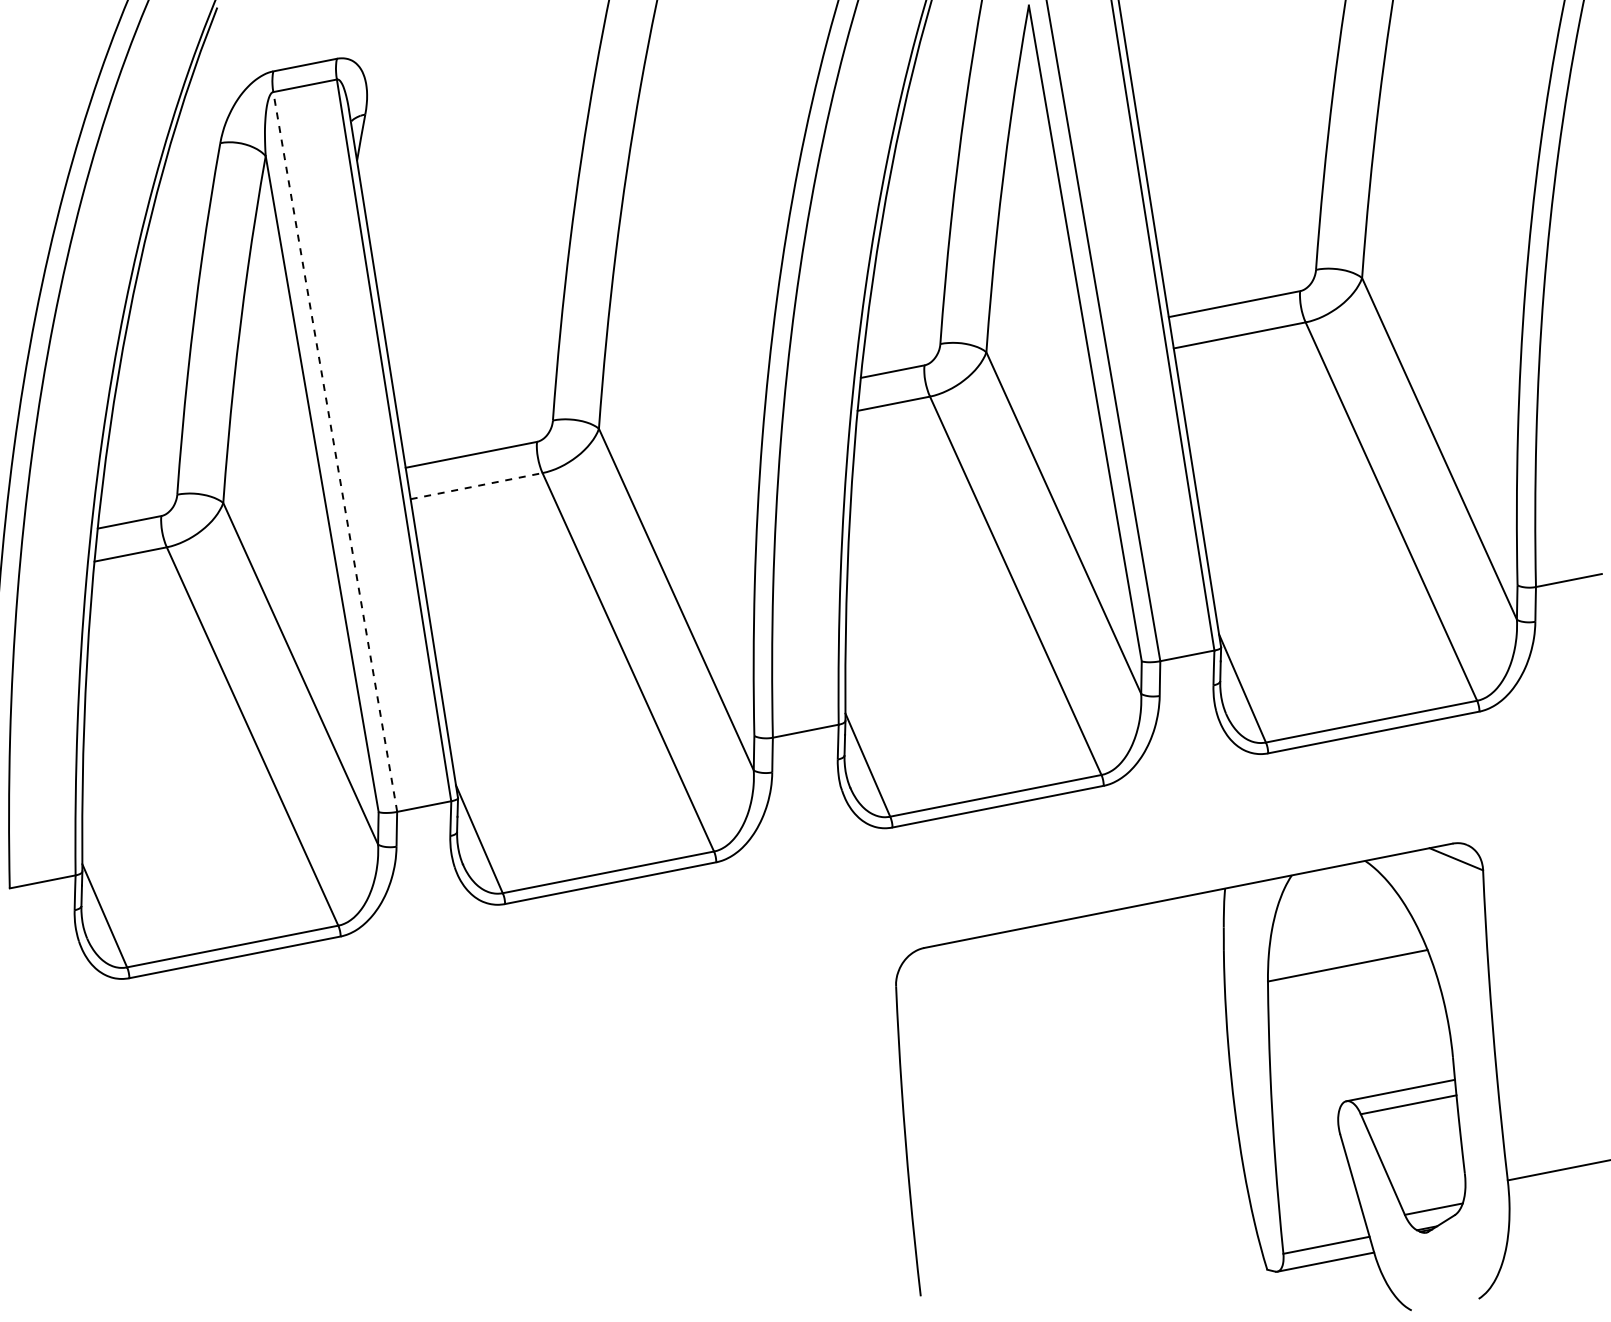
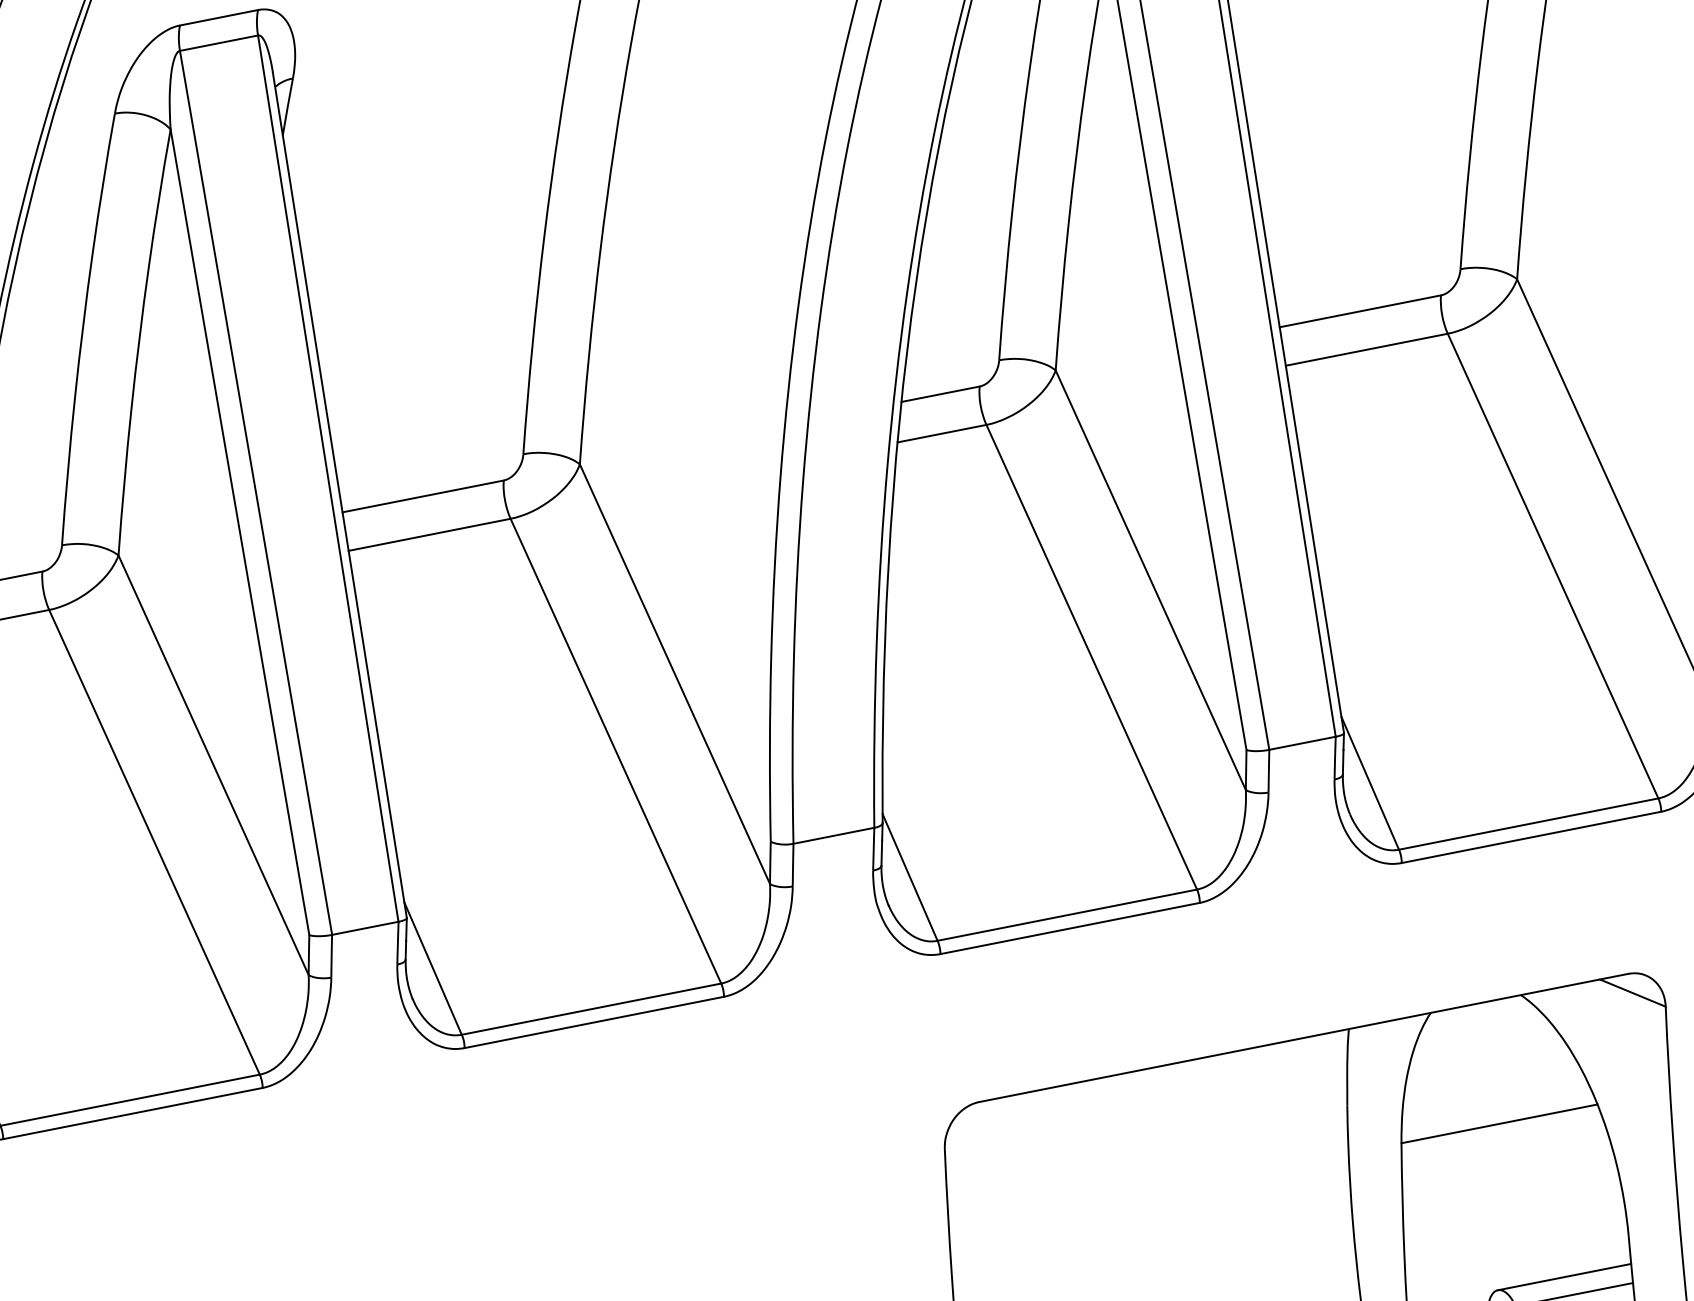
line: (335, 451) -> (256, 492), dashed -> solid
line: (477, 486) -> (430, 535), dashed -> solid

